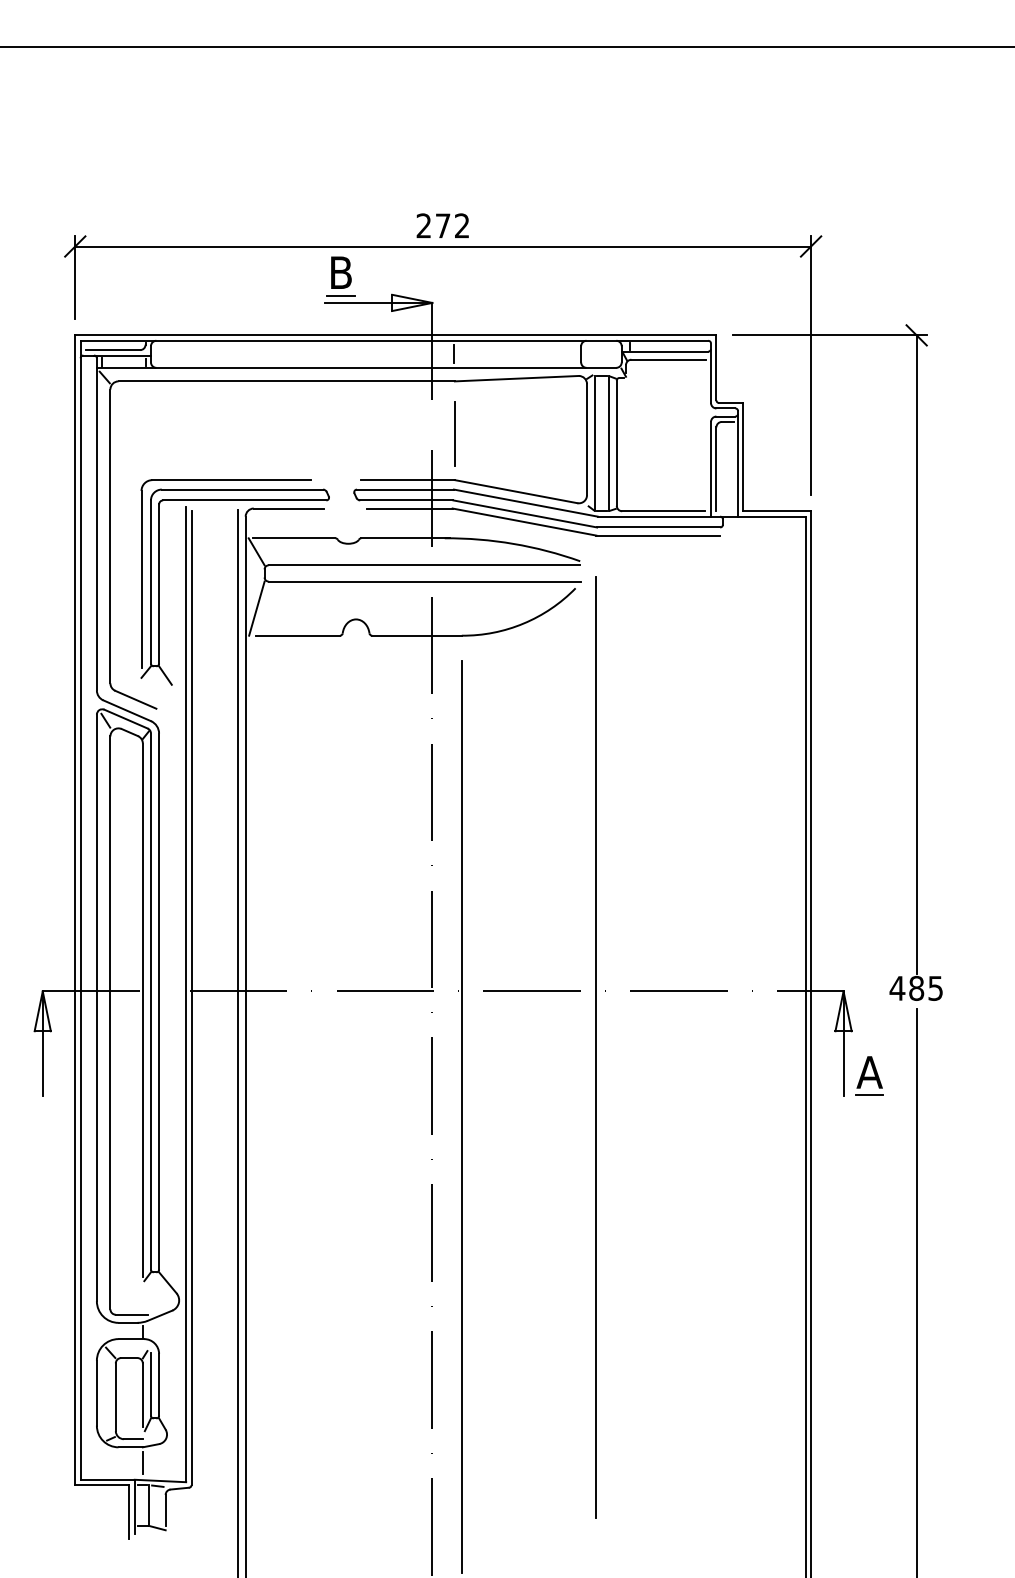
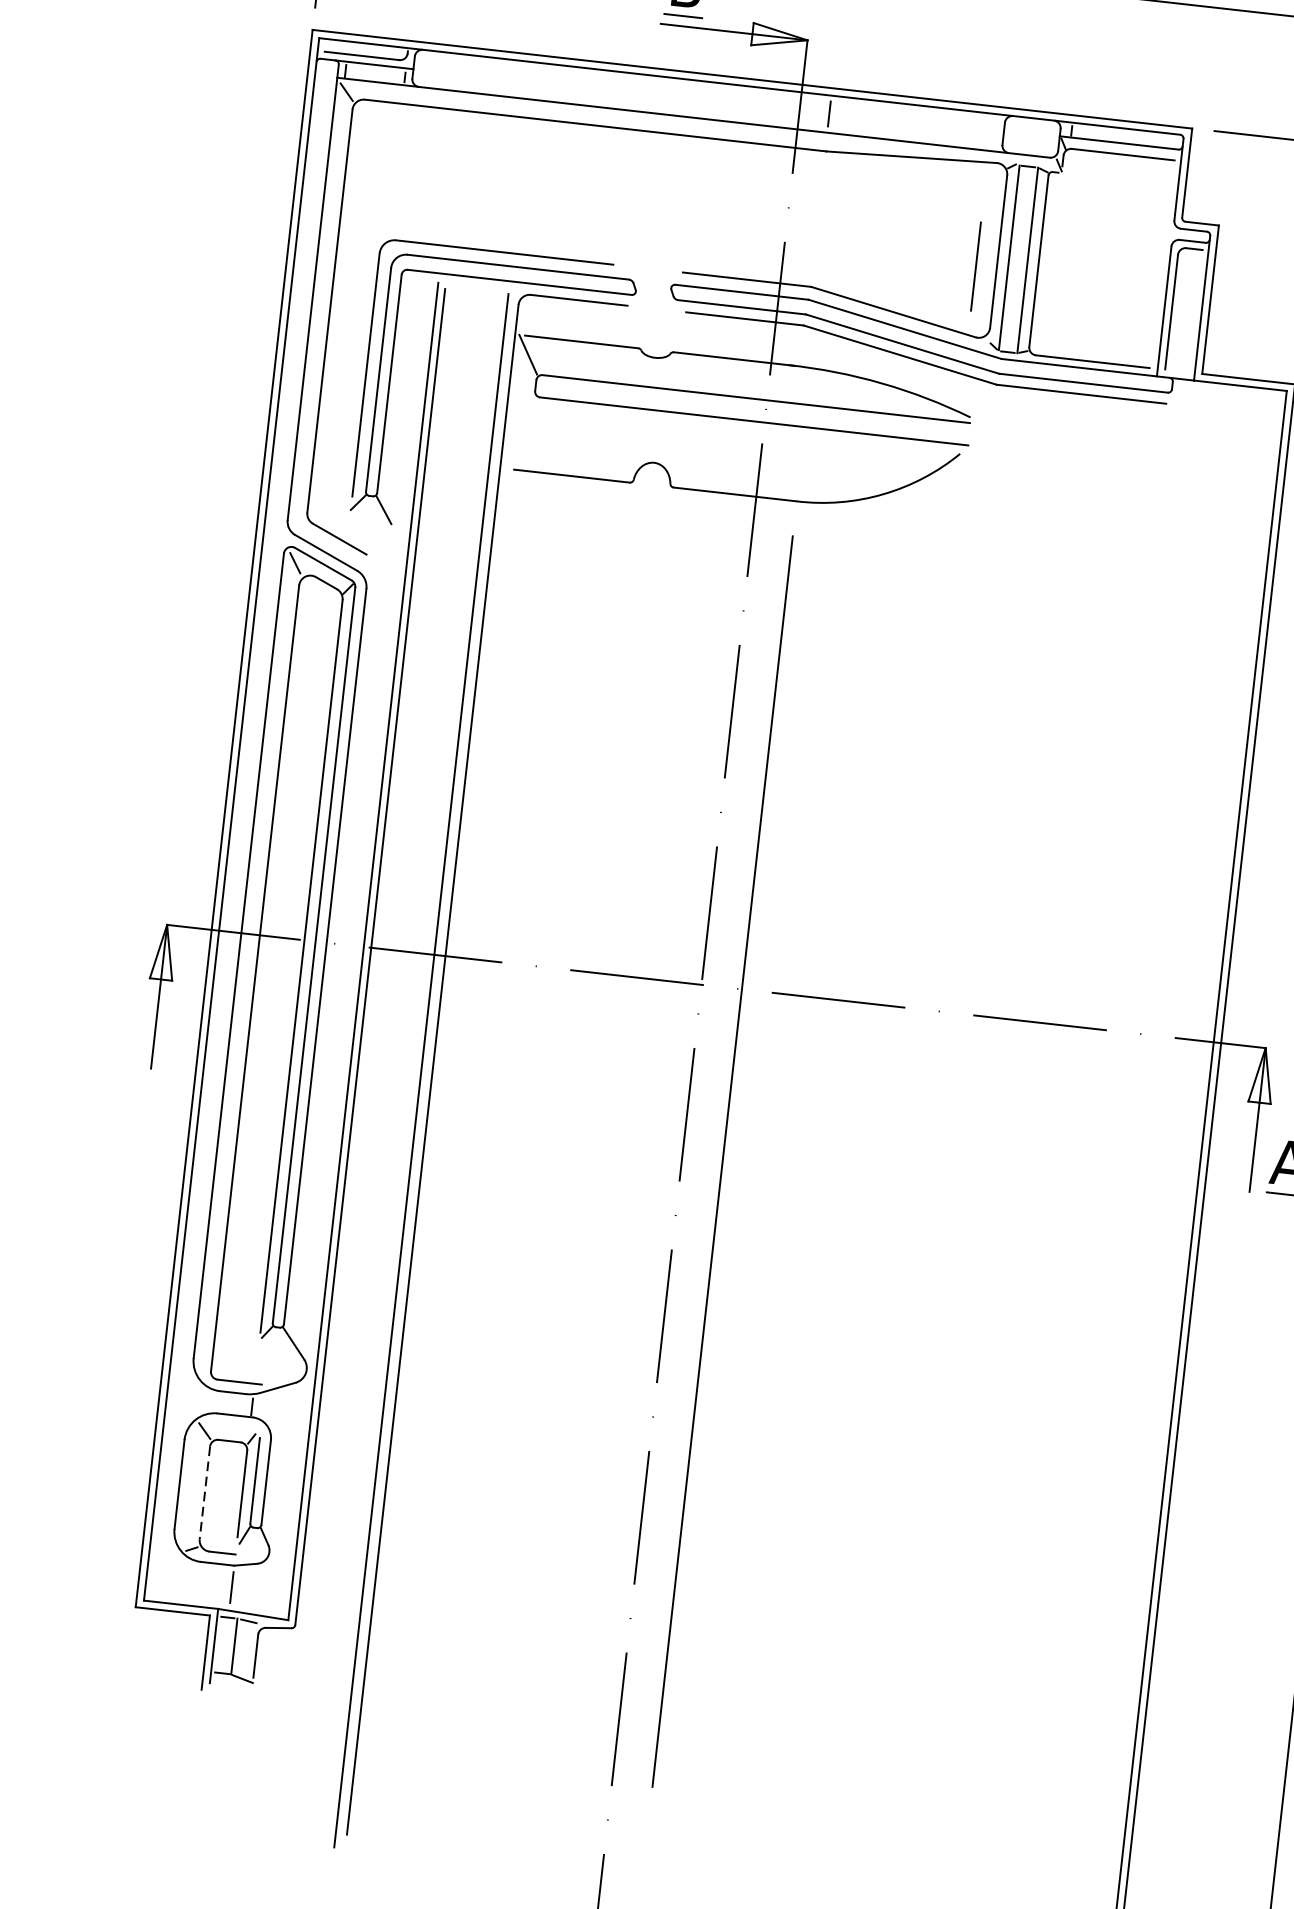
line: (454, 433) -> (975, 265), moved
line: (256, 608) -> (519, 432), removed
line: (596, 1047) -> (918, 1086), removed
line: (115, 1397) -> (204, 1493), solid -> dashed

